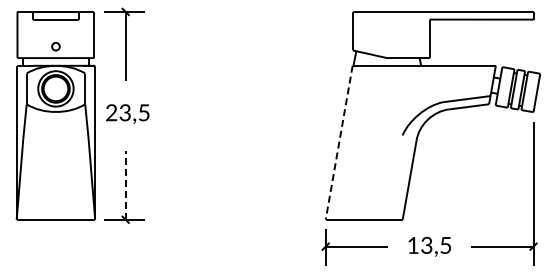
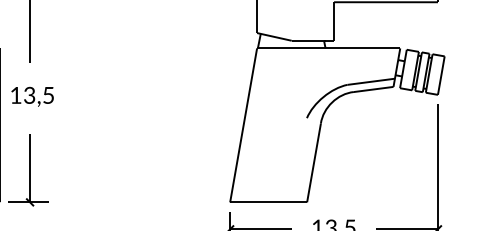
text: (111, 112) -> (15, 95), 23,5 -> 13,5
line: (339, 143) -> (243, 126), dashed -> solid
line: (125, 184) -> (29, 167), dashed -> solid

